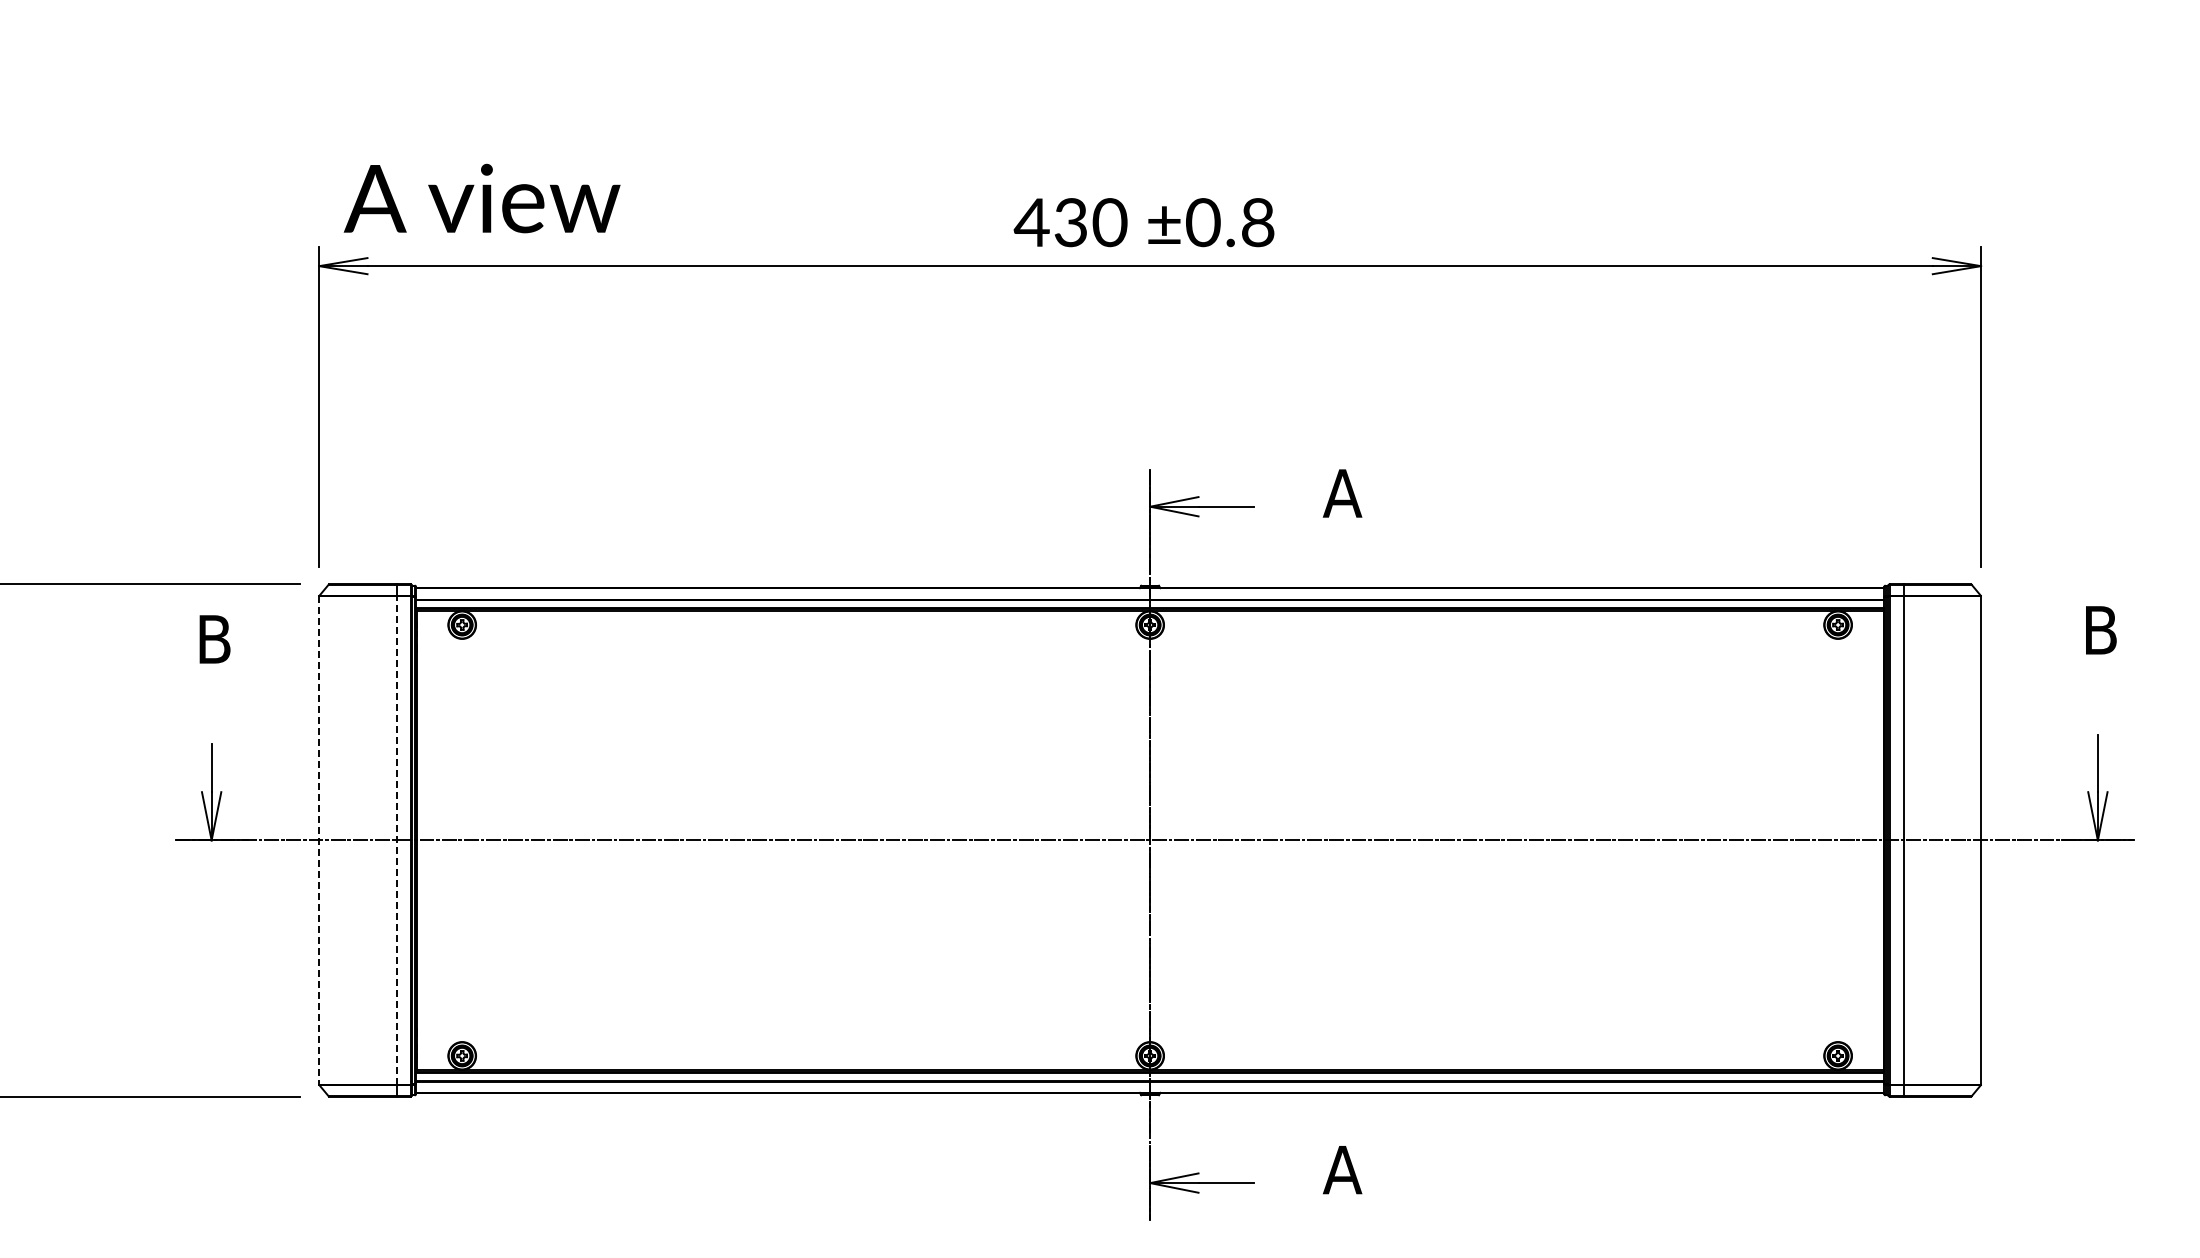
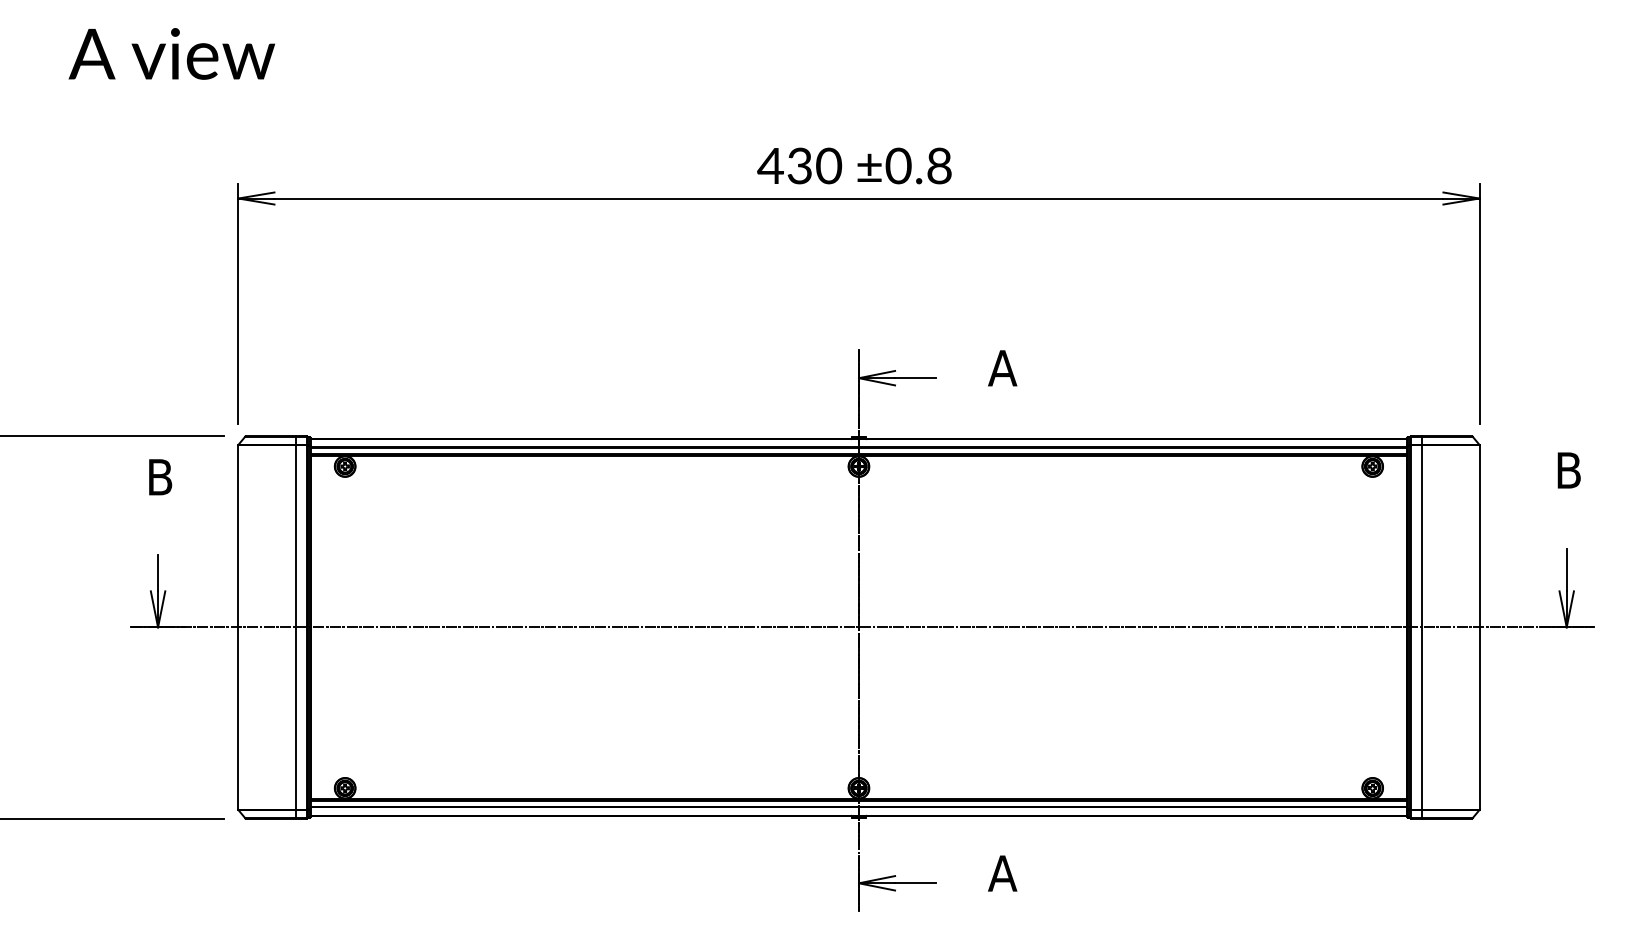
text: (481, 198) -> (171, 53), moved
line: (396, 840) -> (296, 627), dashed -> solid
line: (319, 841) -> (238, 628), dashed -> solid

